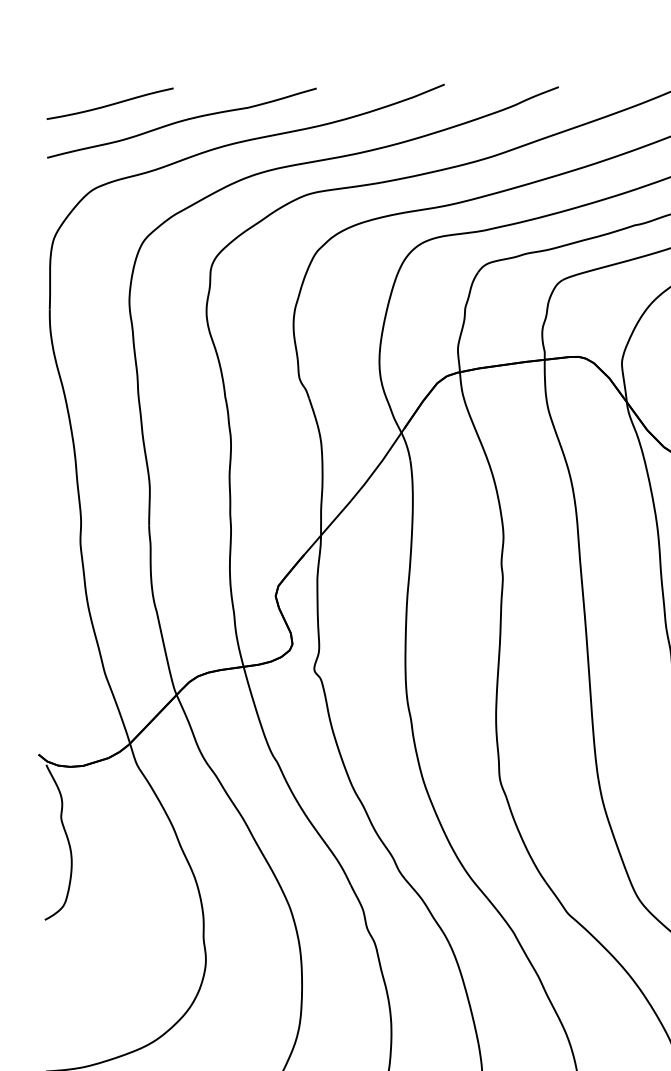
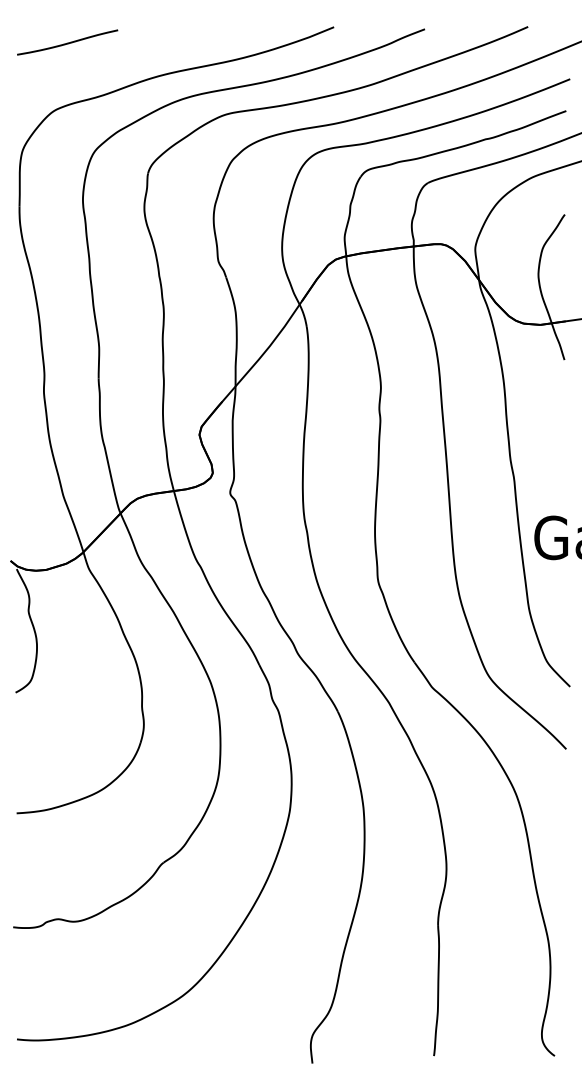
curve: (181, 122) -> (124, 57), removed

